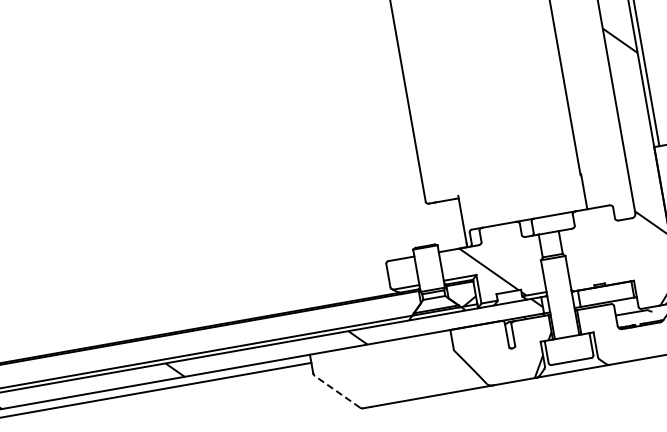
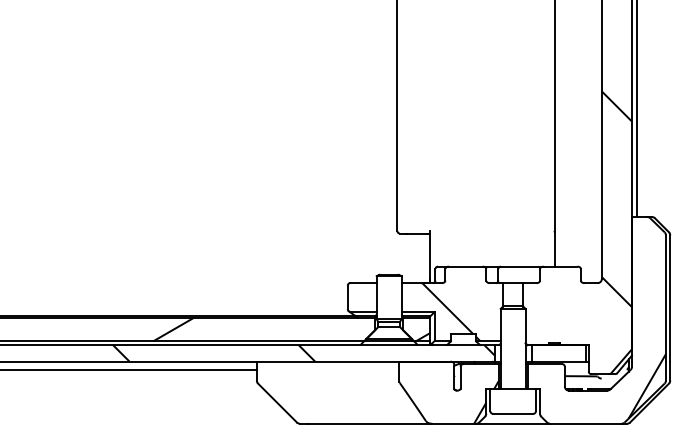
hatch: (222, 337) -> (173, 329), added
line: (337, 392) -> (277, 403), dashed -> solid

